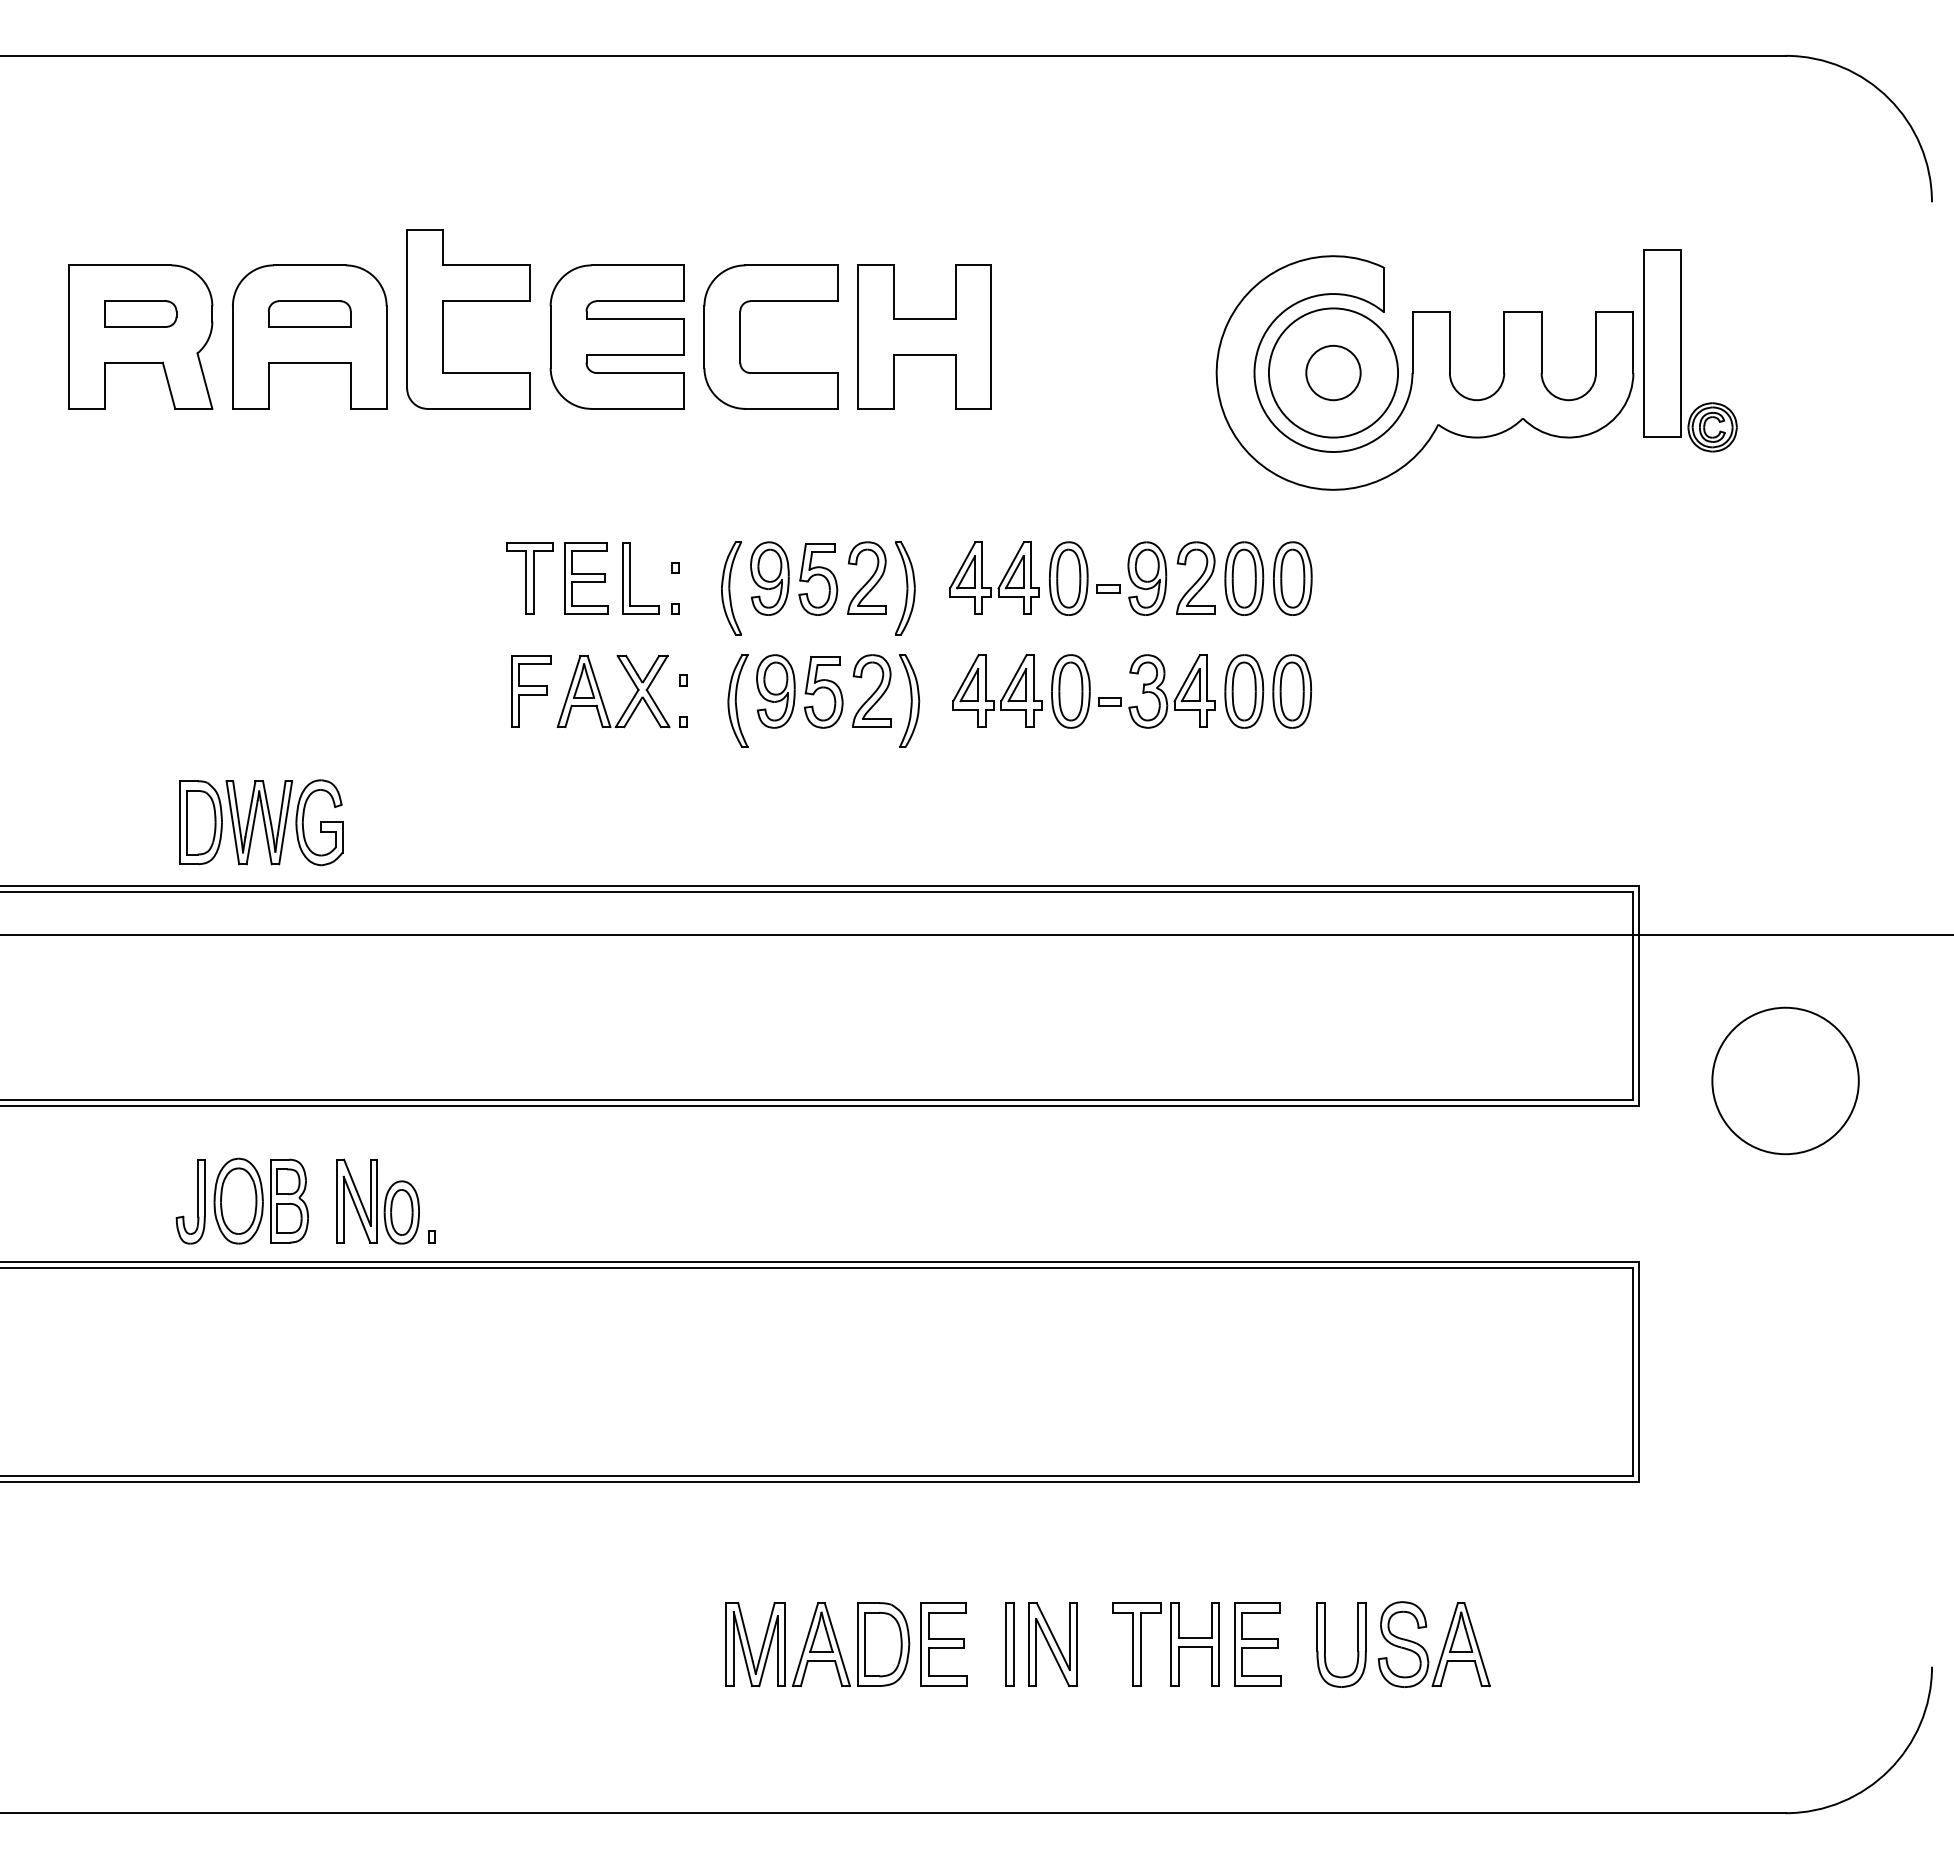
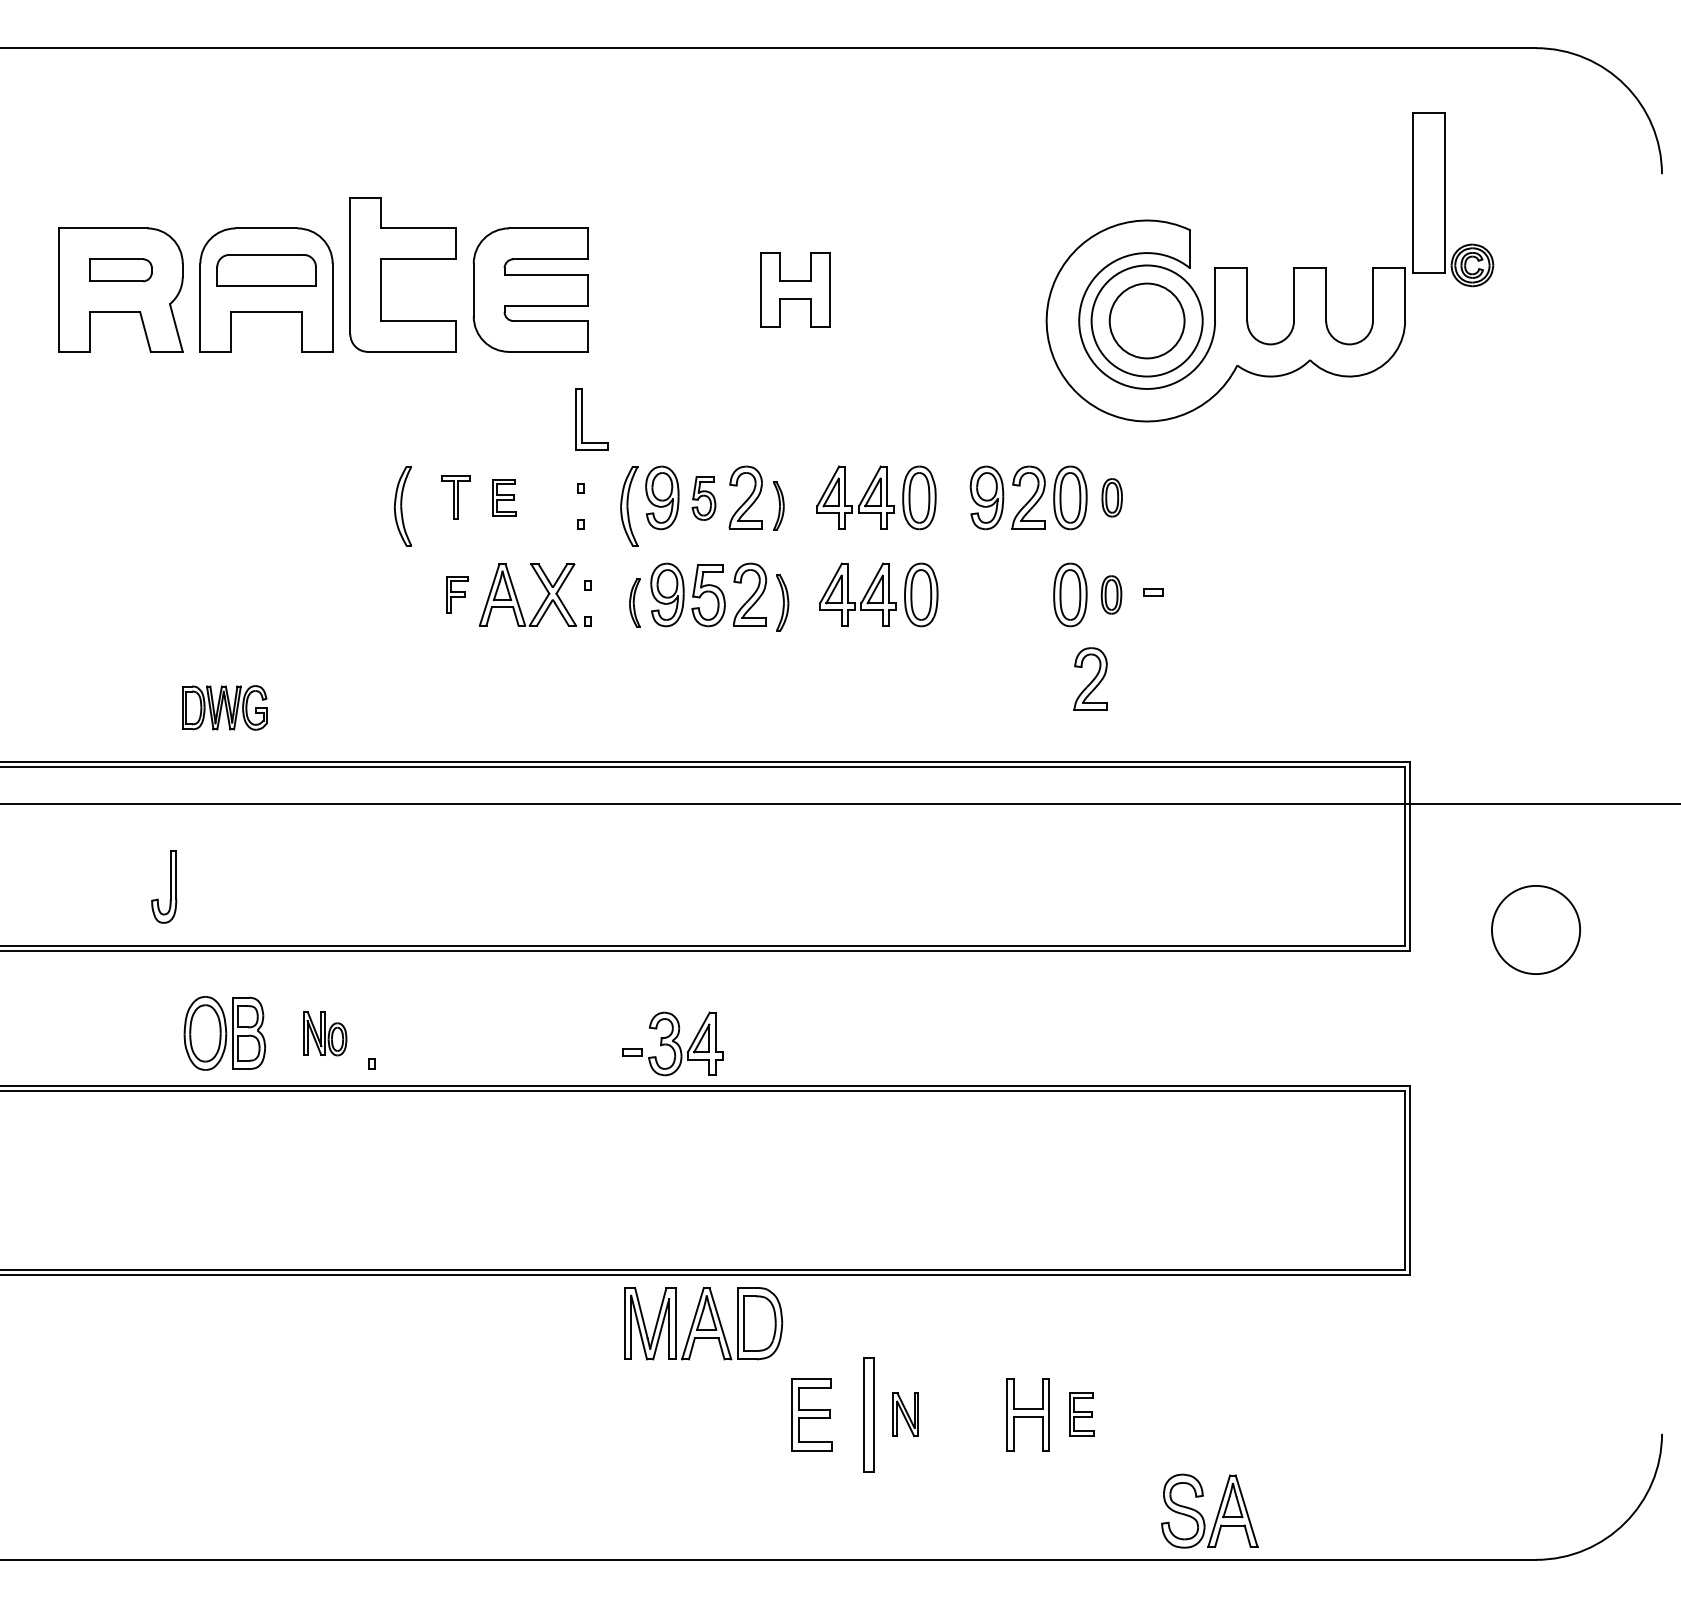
part: (309, 313) -> (266, 269), size x1.4
part: (740, 336) -> (637, 289), removed
part: (924, 336) -> (795, 289), size x0.6
part: (1681, 350) -> (1445, 199), moved
circle: (1333, 372) -> (1147, 320), size x1.6
part: (529, 578) -> (455, 497), size x0.7
part: (586, 578) -> (504, 497), size x0.6
part: (630, 578) -> (582, 419), moved
part: (1292, 578) -> (1111, 497), size x0.6
part: (818, 579) -> (704, 498), size x0.7
part: (468, 588) -> (403, 506), added
part: (905, 588) -> (778, 506), size x0.6
part: (1108, 588) -> (1153, 592), moved
part: (531, 691) -> (457, 594), size x0.6
part: (1156, 691) -> (672, 1043), moved
part: (1291, 691) -> (1111, 594), size x0.6
part: (737, 700) -> (634, 602), size x0.6
part: (909, 700) -> (782, 602), size x0.7
part: (1267, 788) -> (1090, 678), added
part: (261, 822) -> (225, 707), size x0.6
circle: (1785, 1080) -> (1535, 929), size x0.7
part: (197, 1201) -> (169, 886), moved
part: (377, 1201) -> (324, 1033), size x0.6
part: (817, 1644) -> (703, 1323), moved
part: (1009, 1644) -> (868, 1414), size x1.6
part: (1052, 1644) -> (905, 1414), size x0.6
part: (1136, 1644) -> (977, 1414), removed
part: (1257, 1644) -> (1081, 1414), size x0.6
part: (1325, 1644) -> (1140, 1414), removed
part: (1426, 1650) -> (1203, 1516), moved

